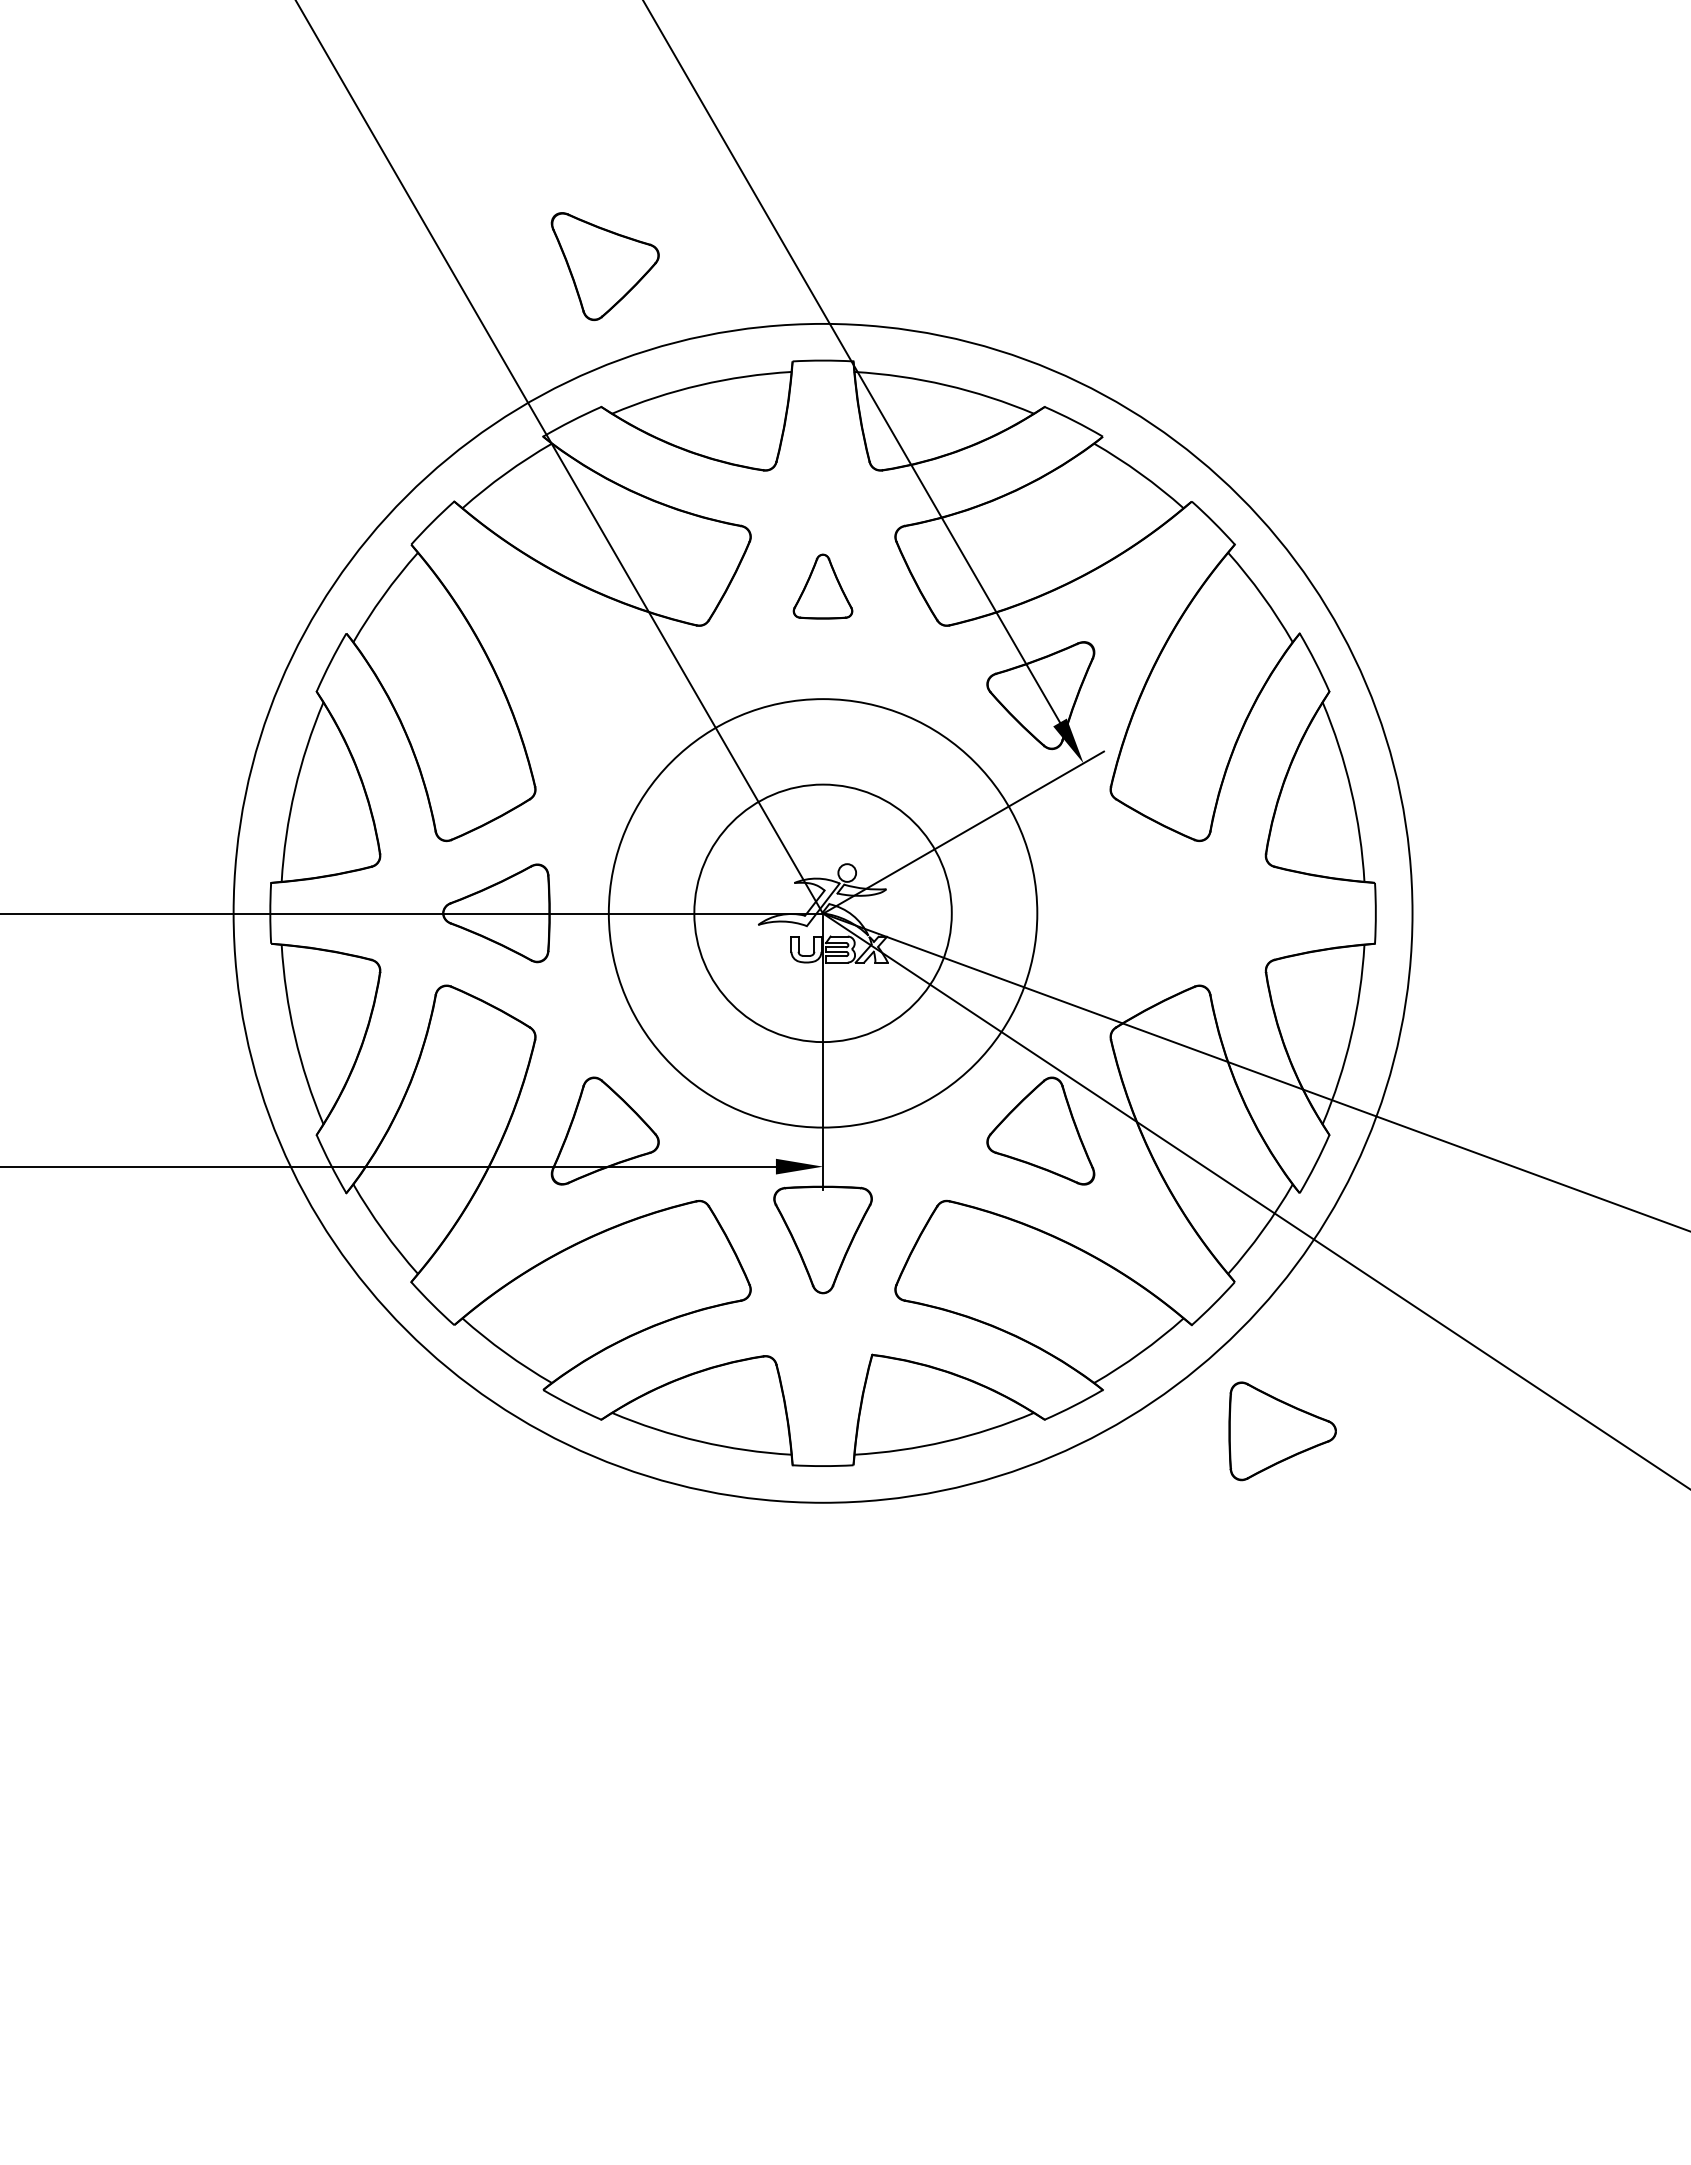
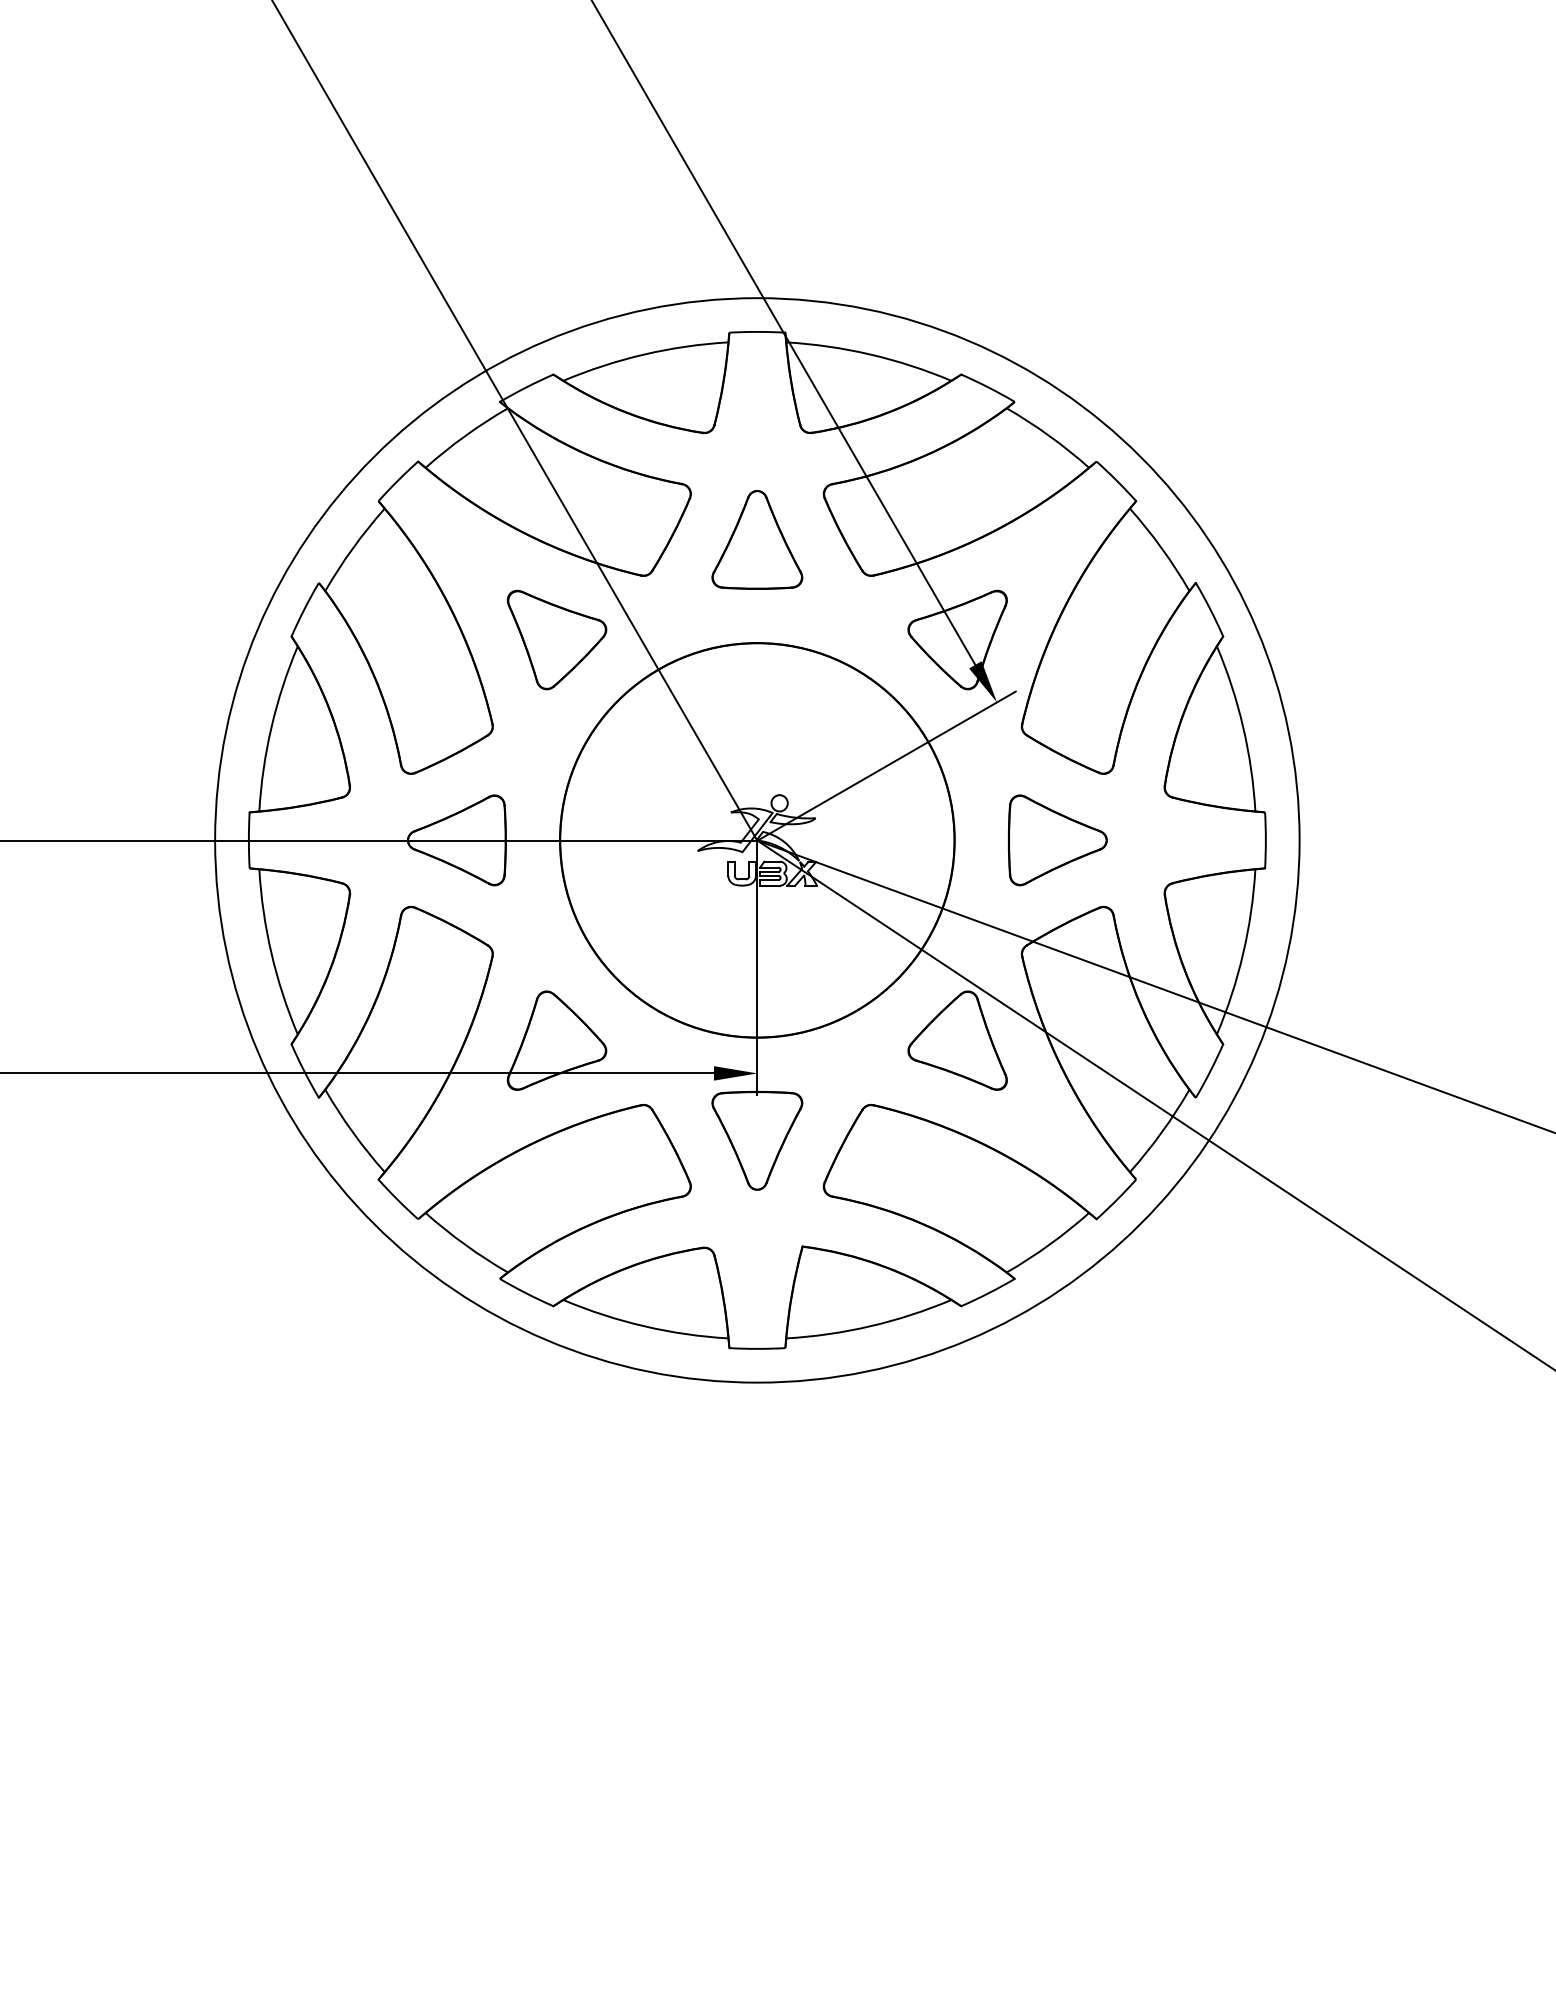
part: (604, 266) -> (556, 639), moved
part: (822, 586) -> (756, 539), size x1.67
circle: (822, 912) -> (756, 839), size x1.67
part: (1282, 1431) -> (1057, 840), moved

